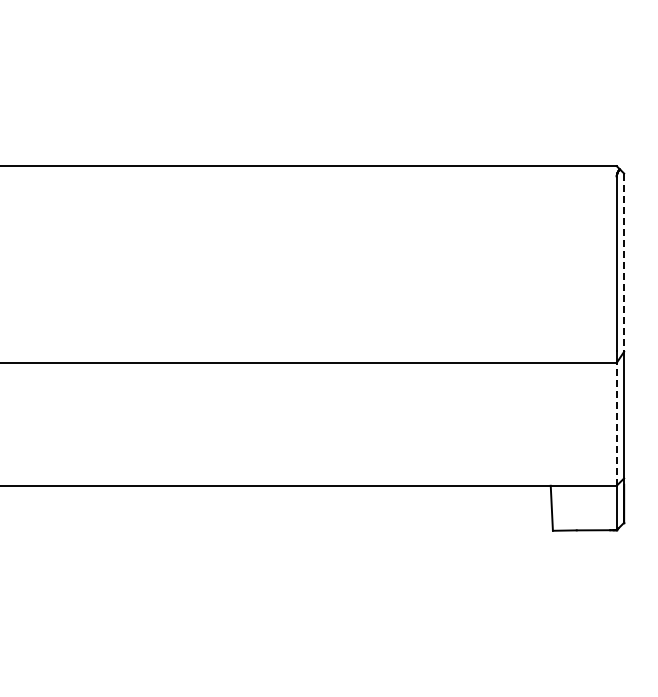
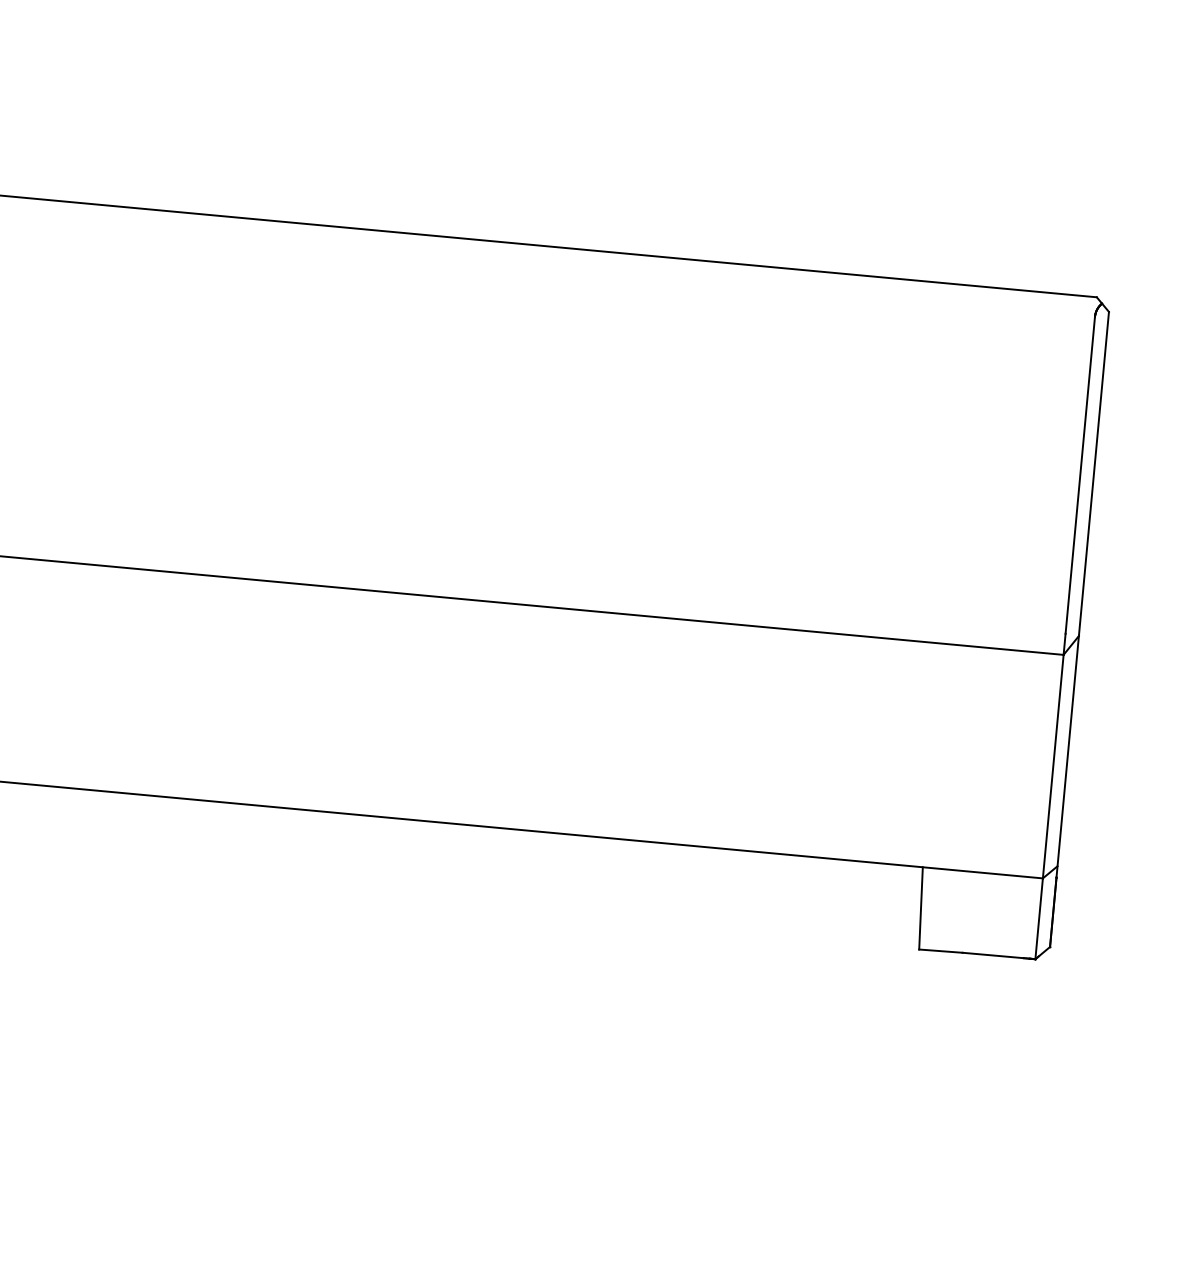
line: (624, 263) -> (1094, 475), dashed -> solid
line: (616, 423) -> (1052, 765), dashed -> solid

